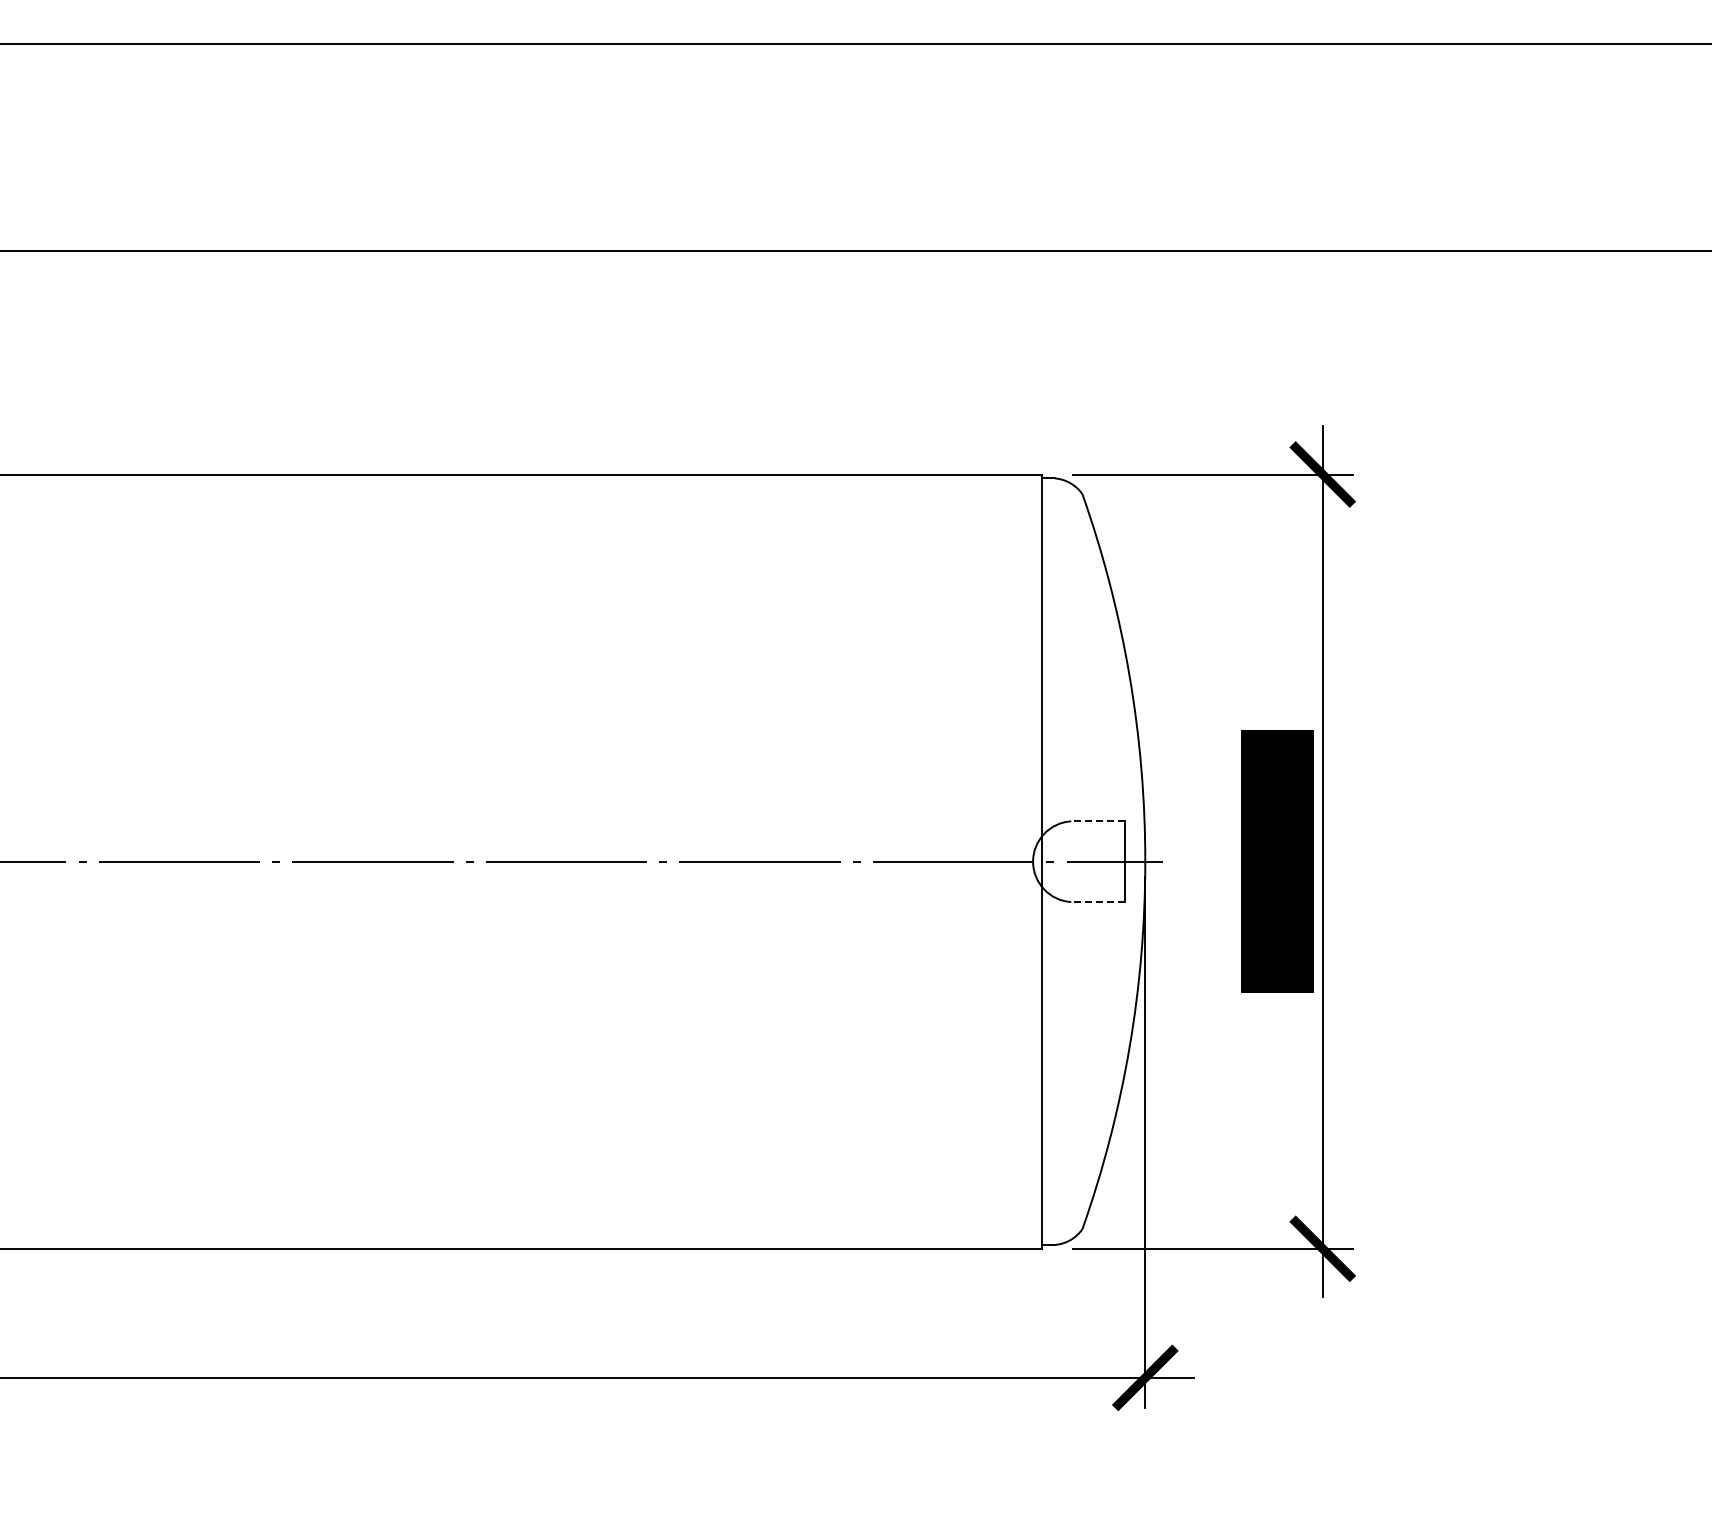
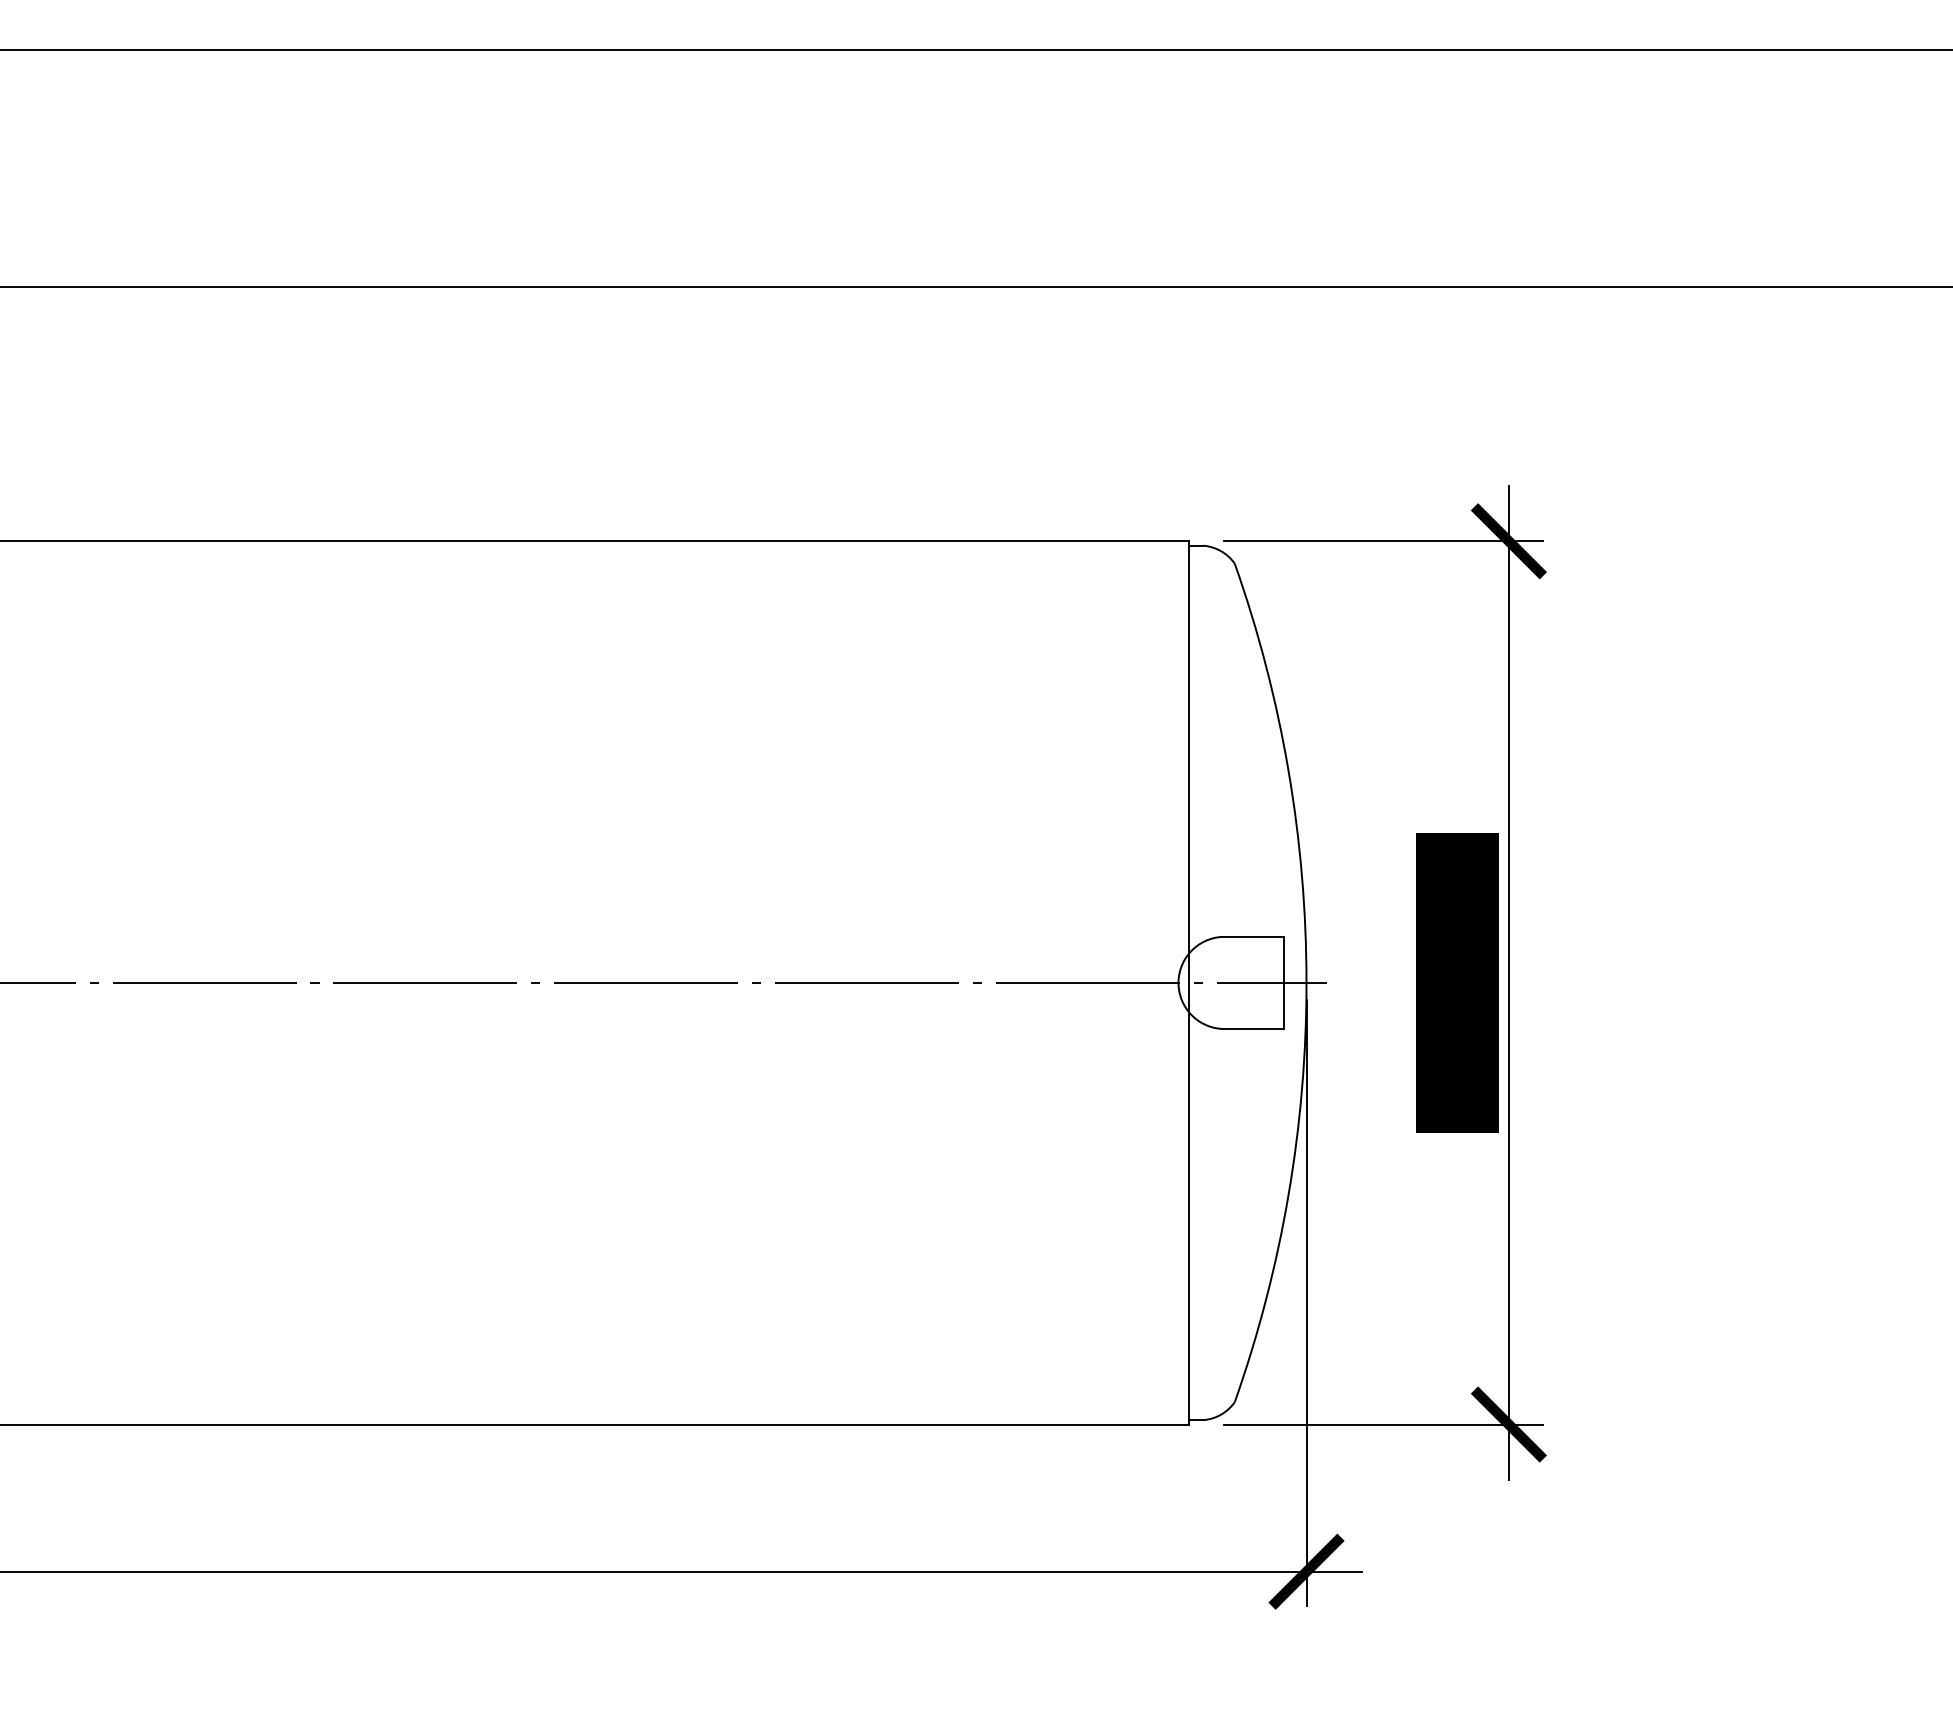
line: (1097, 821) -> (1251, 937), dashed -> solid
line: (1097, 902) -> (1251, 1029), dashed -> solid

